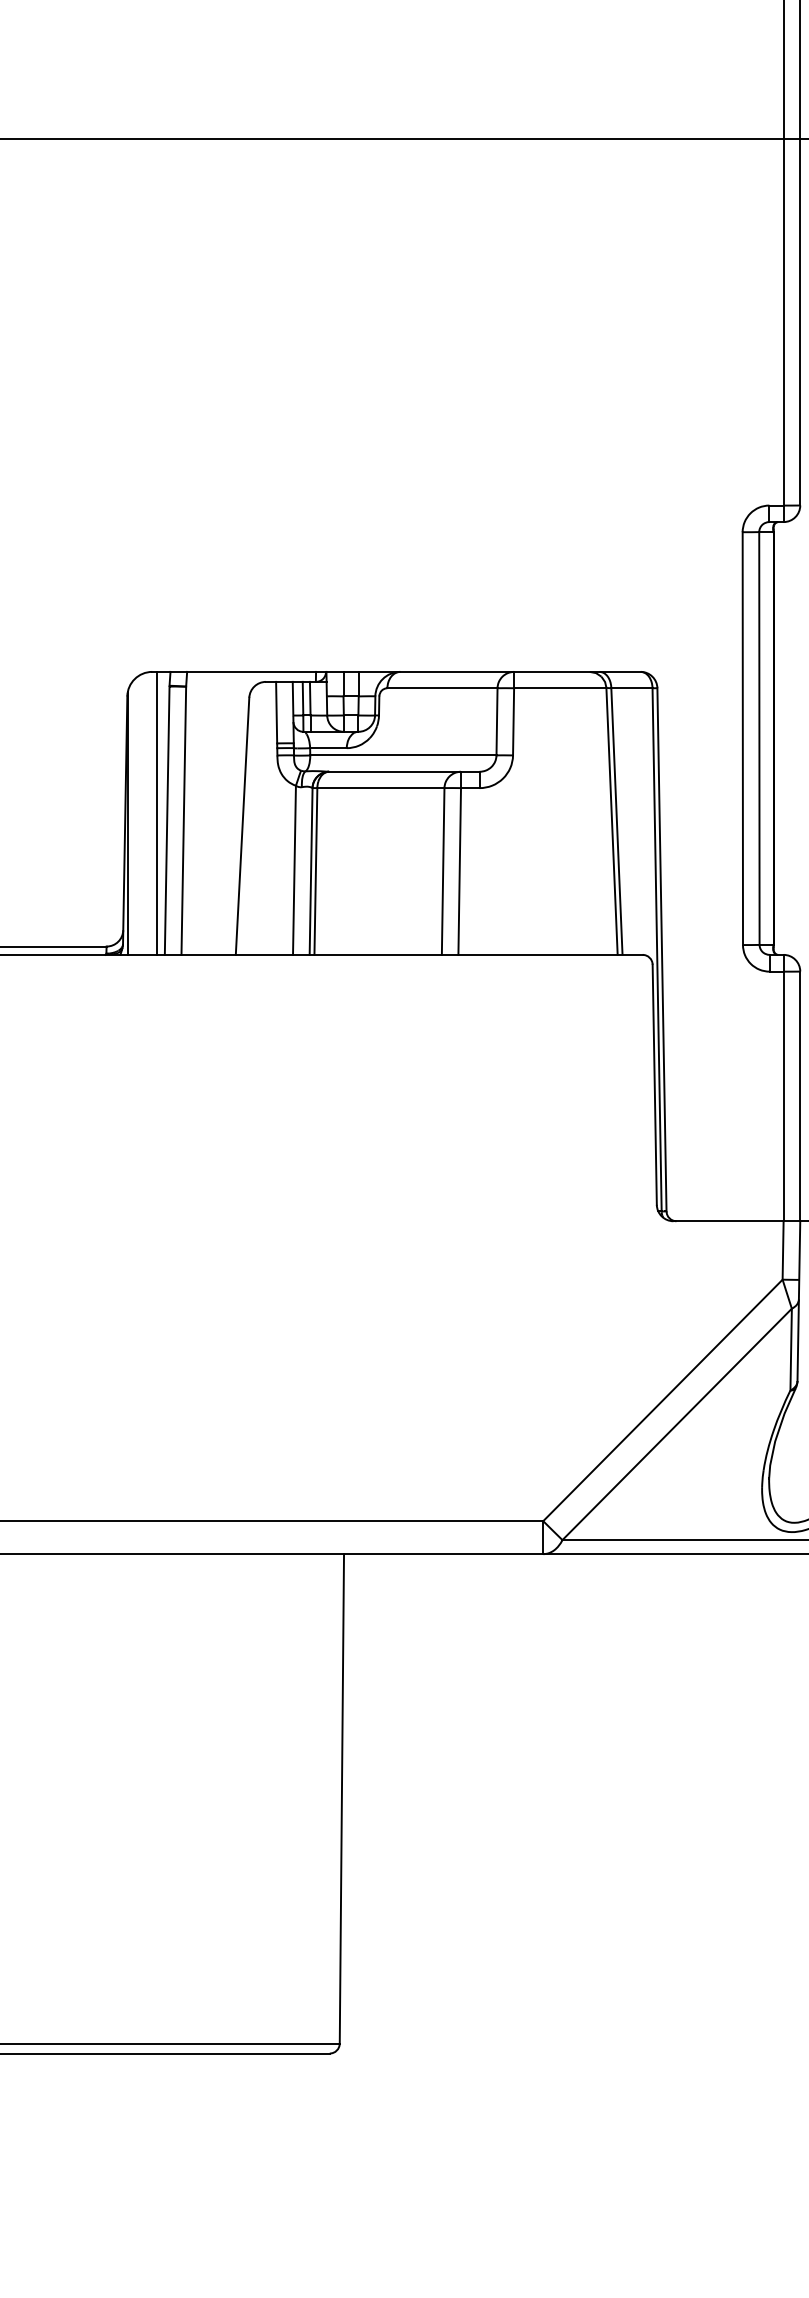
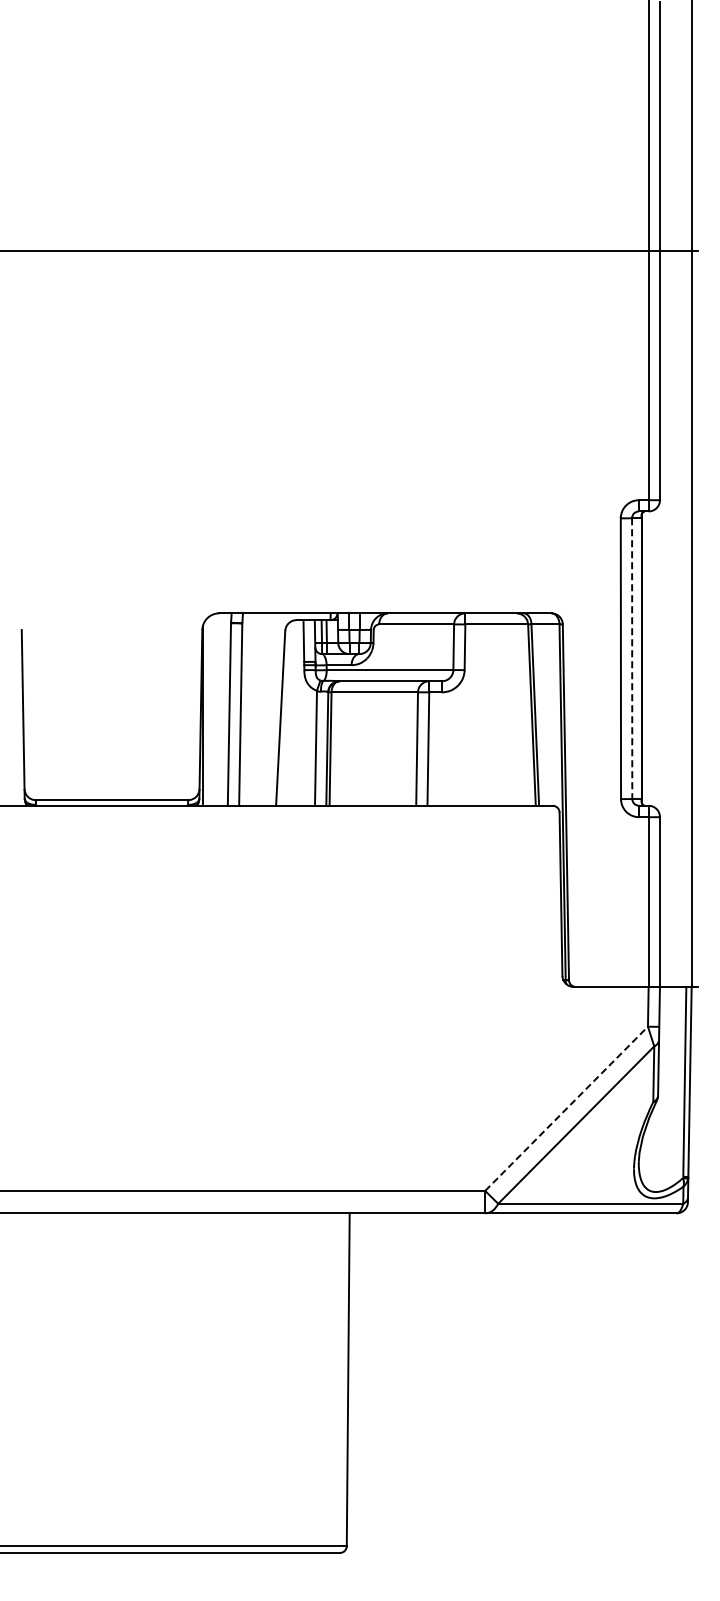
line: (759, 739) -> (632, 659), solid -> dashed
line: (157, 813) -> (222, 709), removed
line: (662, 1399) -> (566, 1108), solid -> dashed

